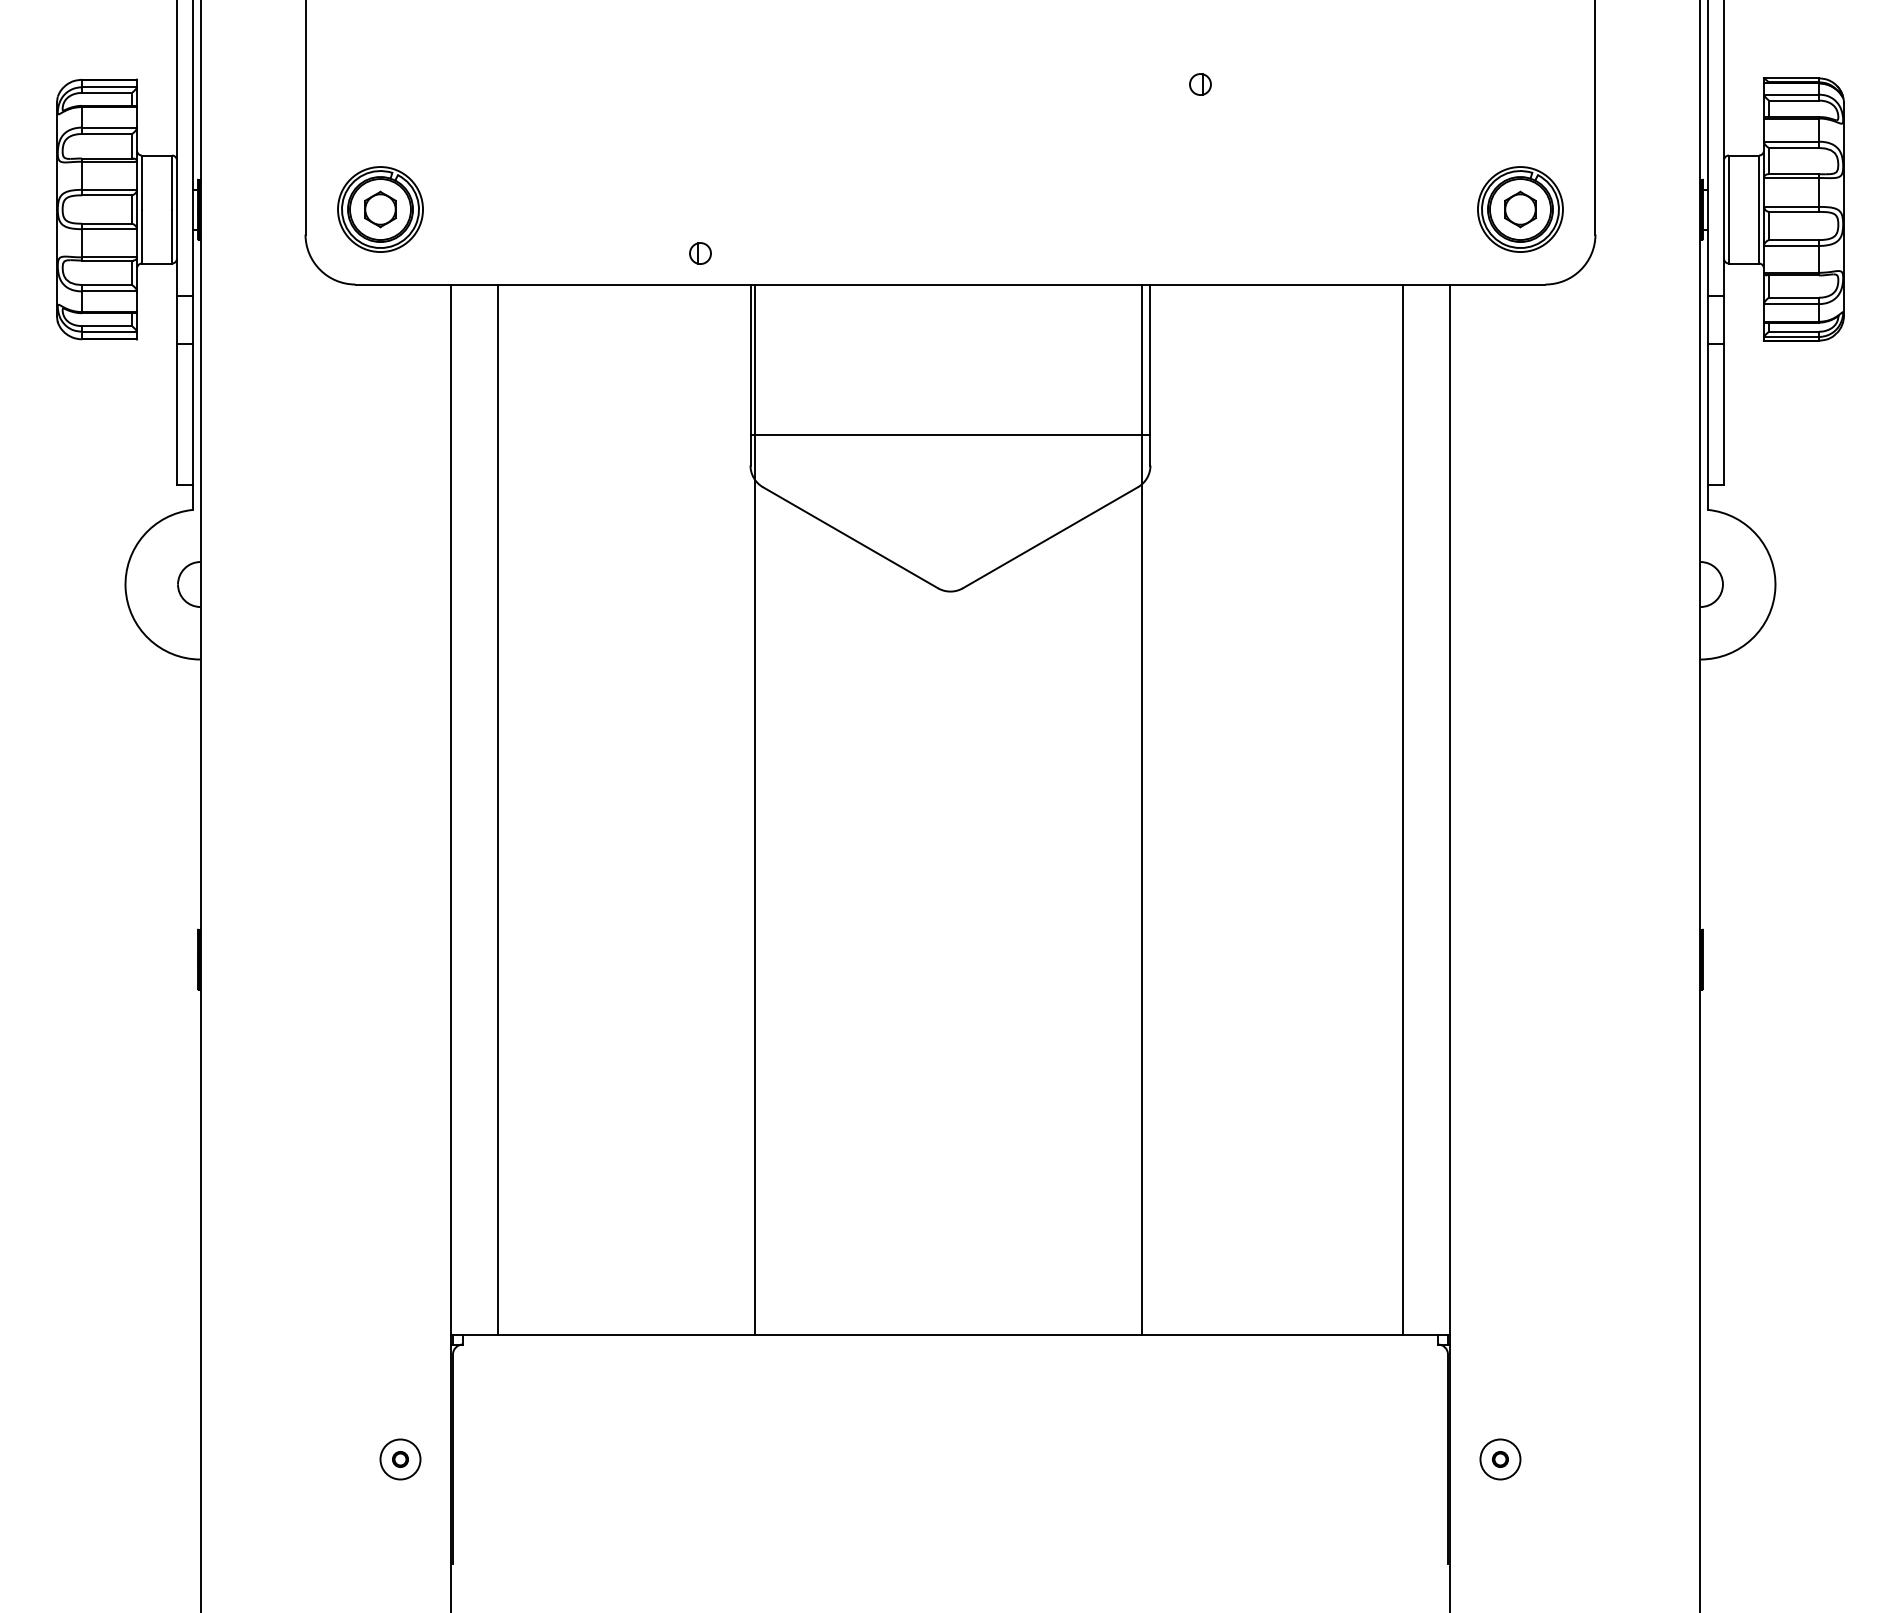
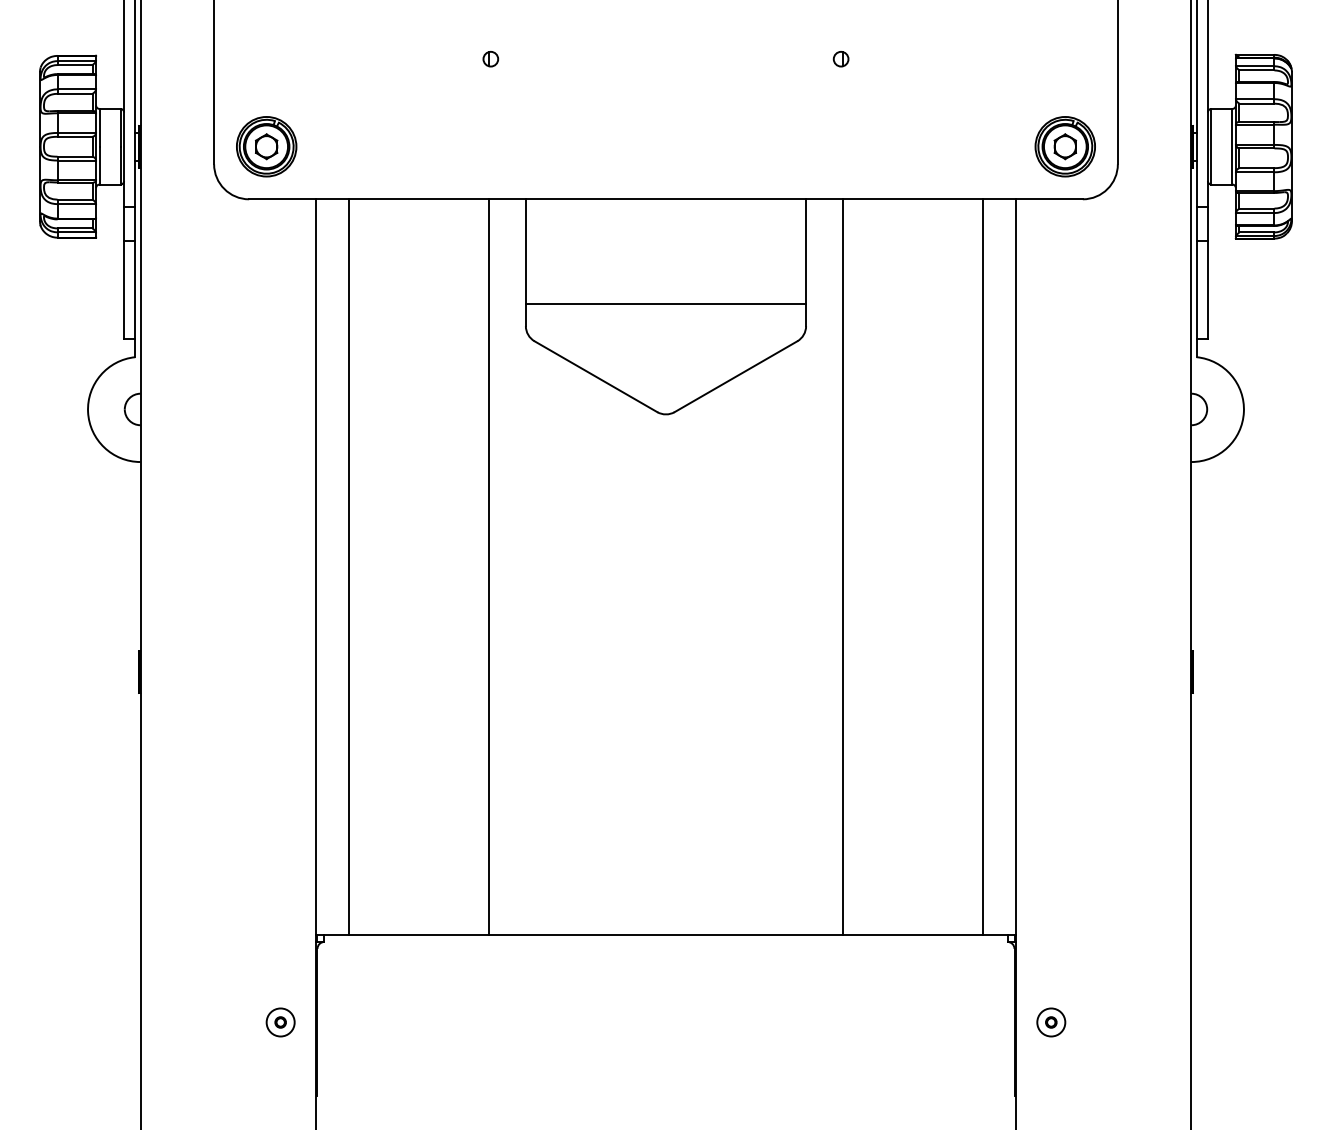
part: (700, 253) -> (490, 59), moved
line: (754, 809) -> (488, 567), moved
line: (1142, 809) -> (843, 567), moved

